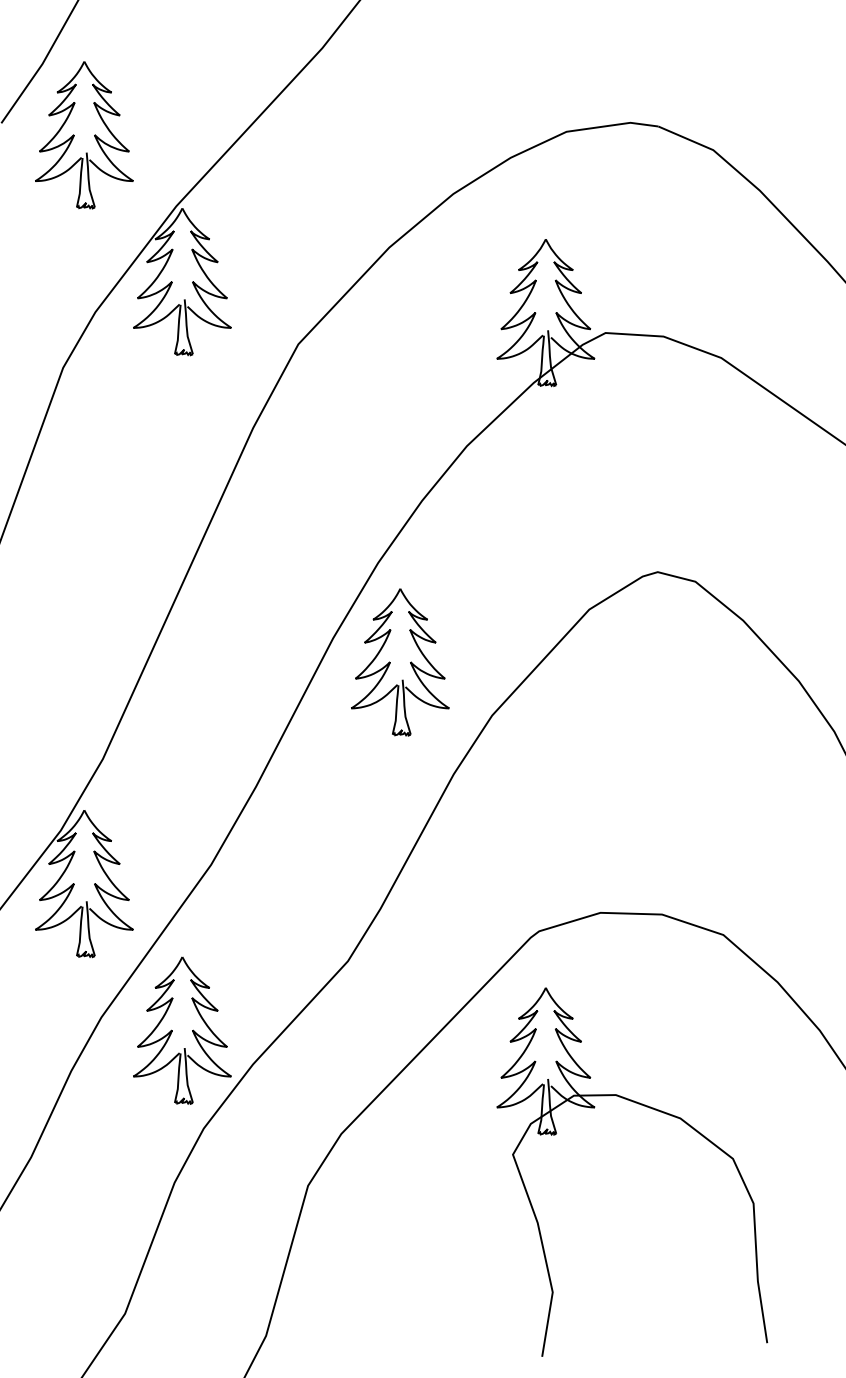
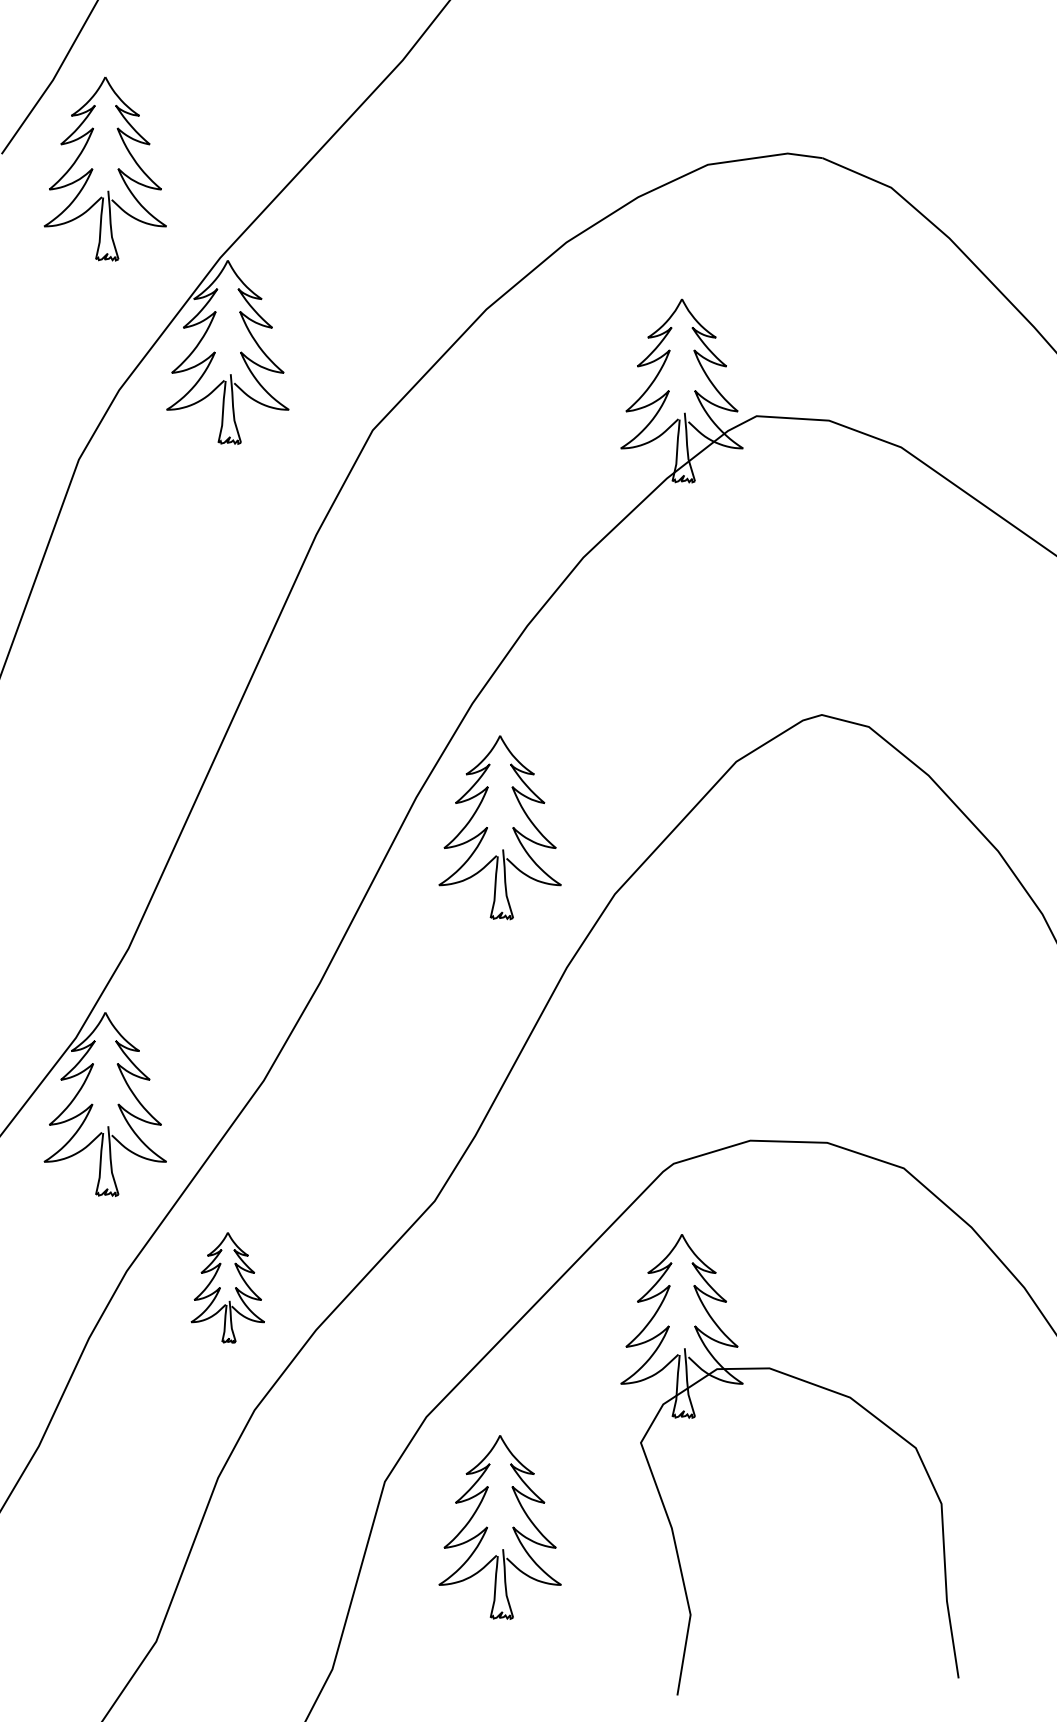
part: (182, 1030) -> (227, 1287), size x0.6
part: (400, 1222) -> (500, 1527), added

